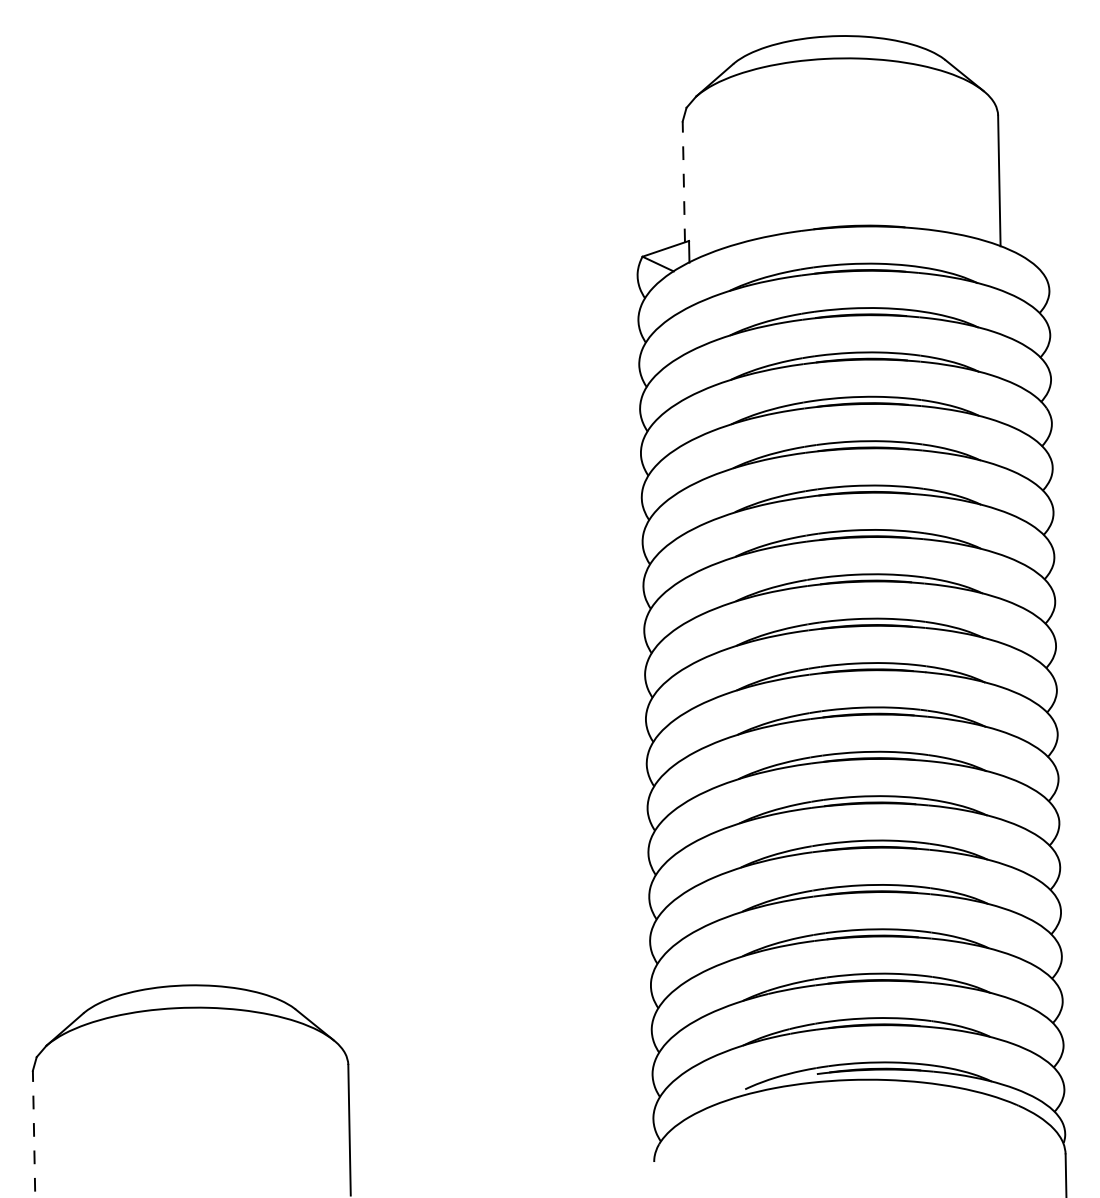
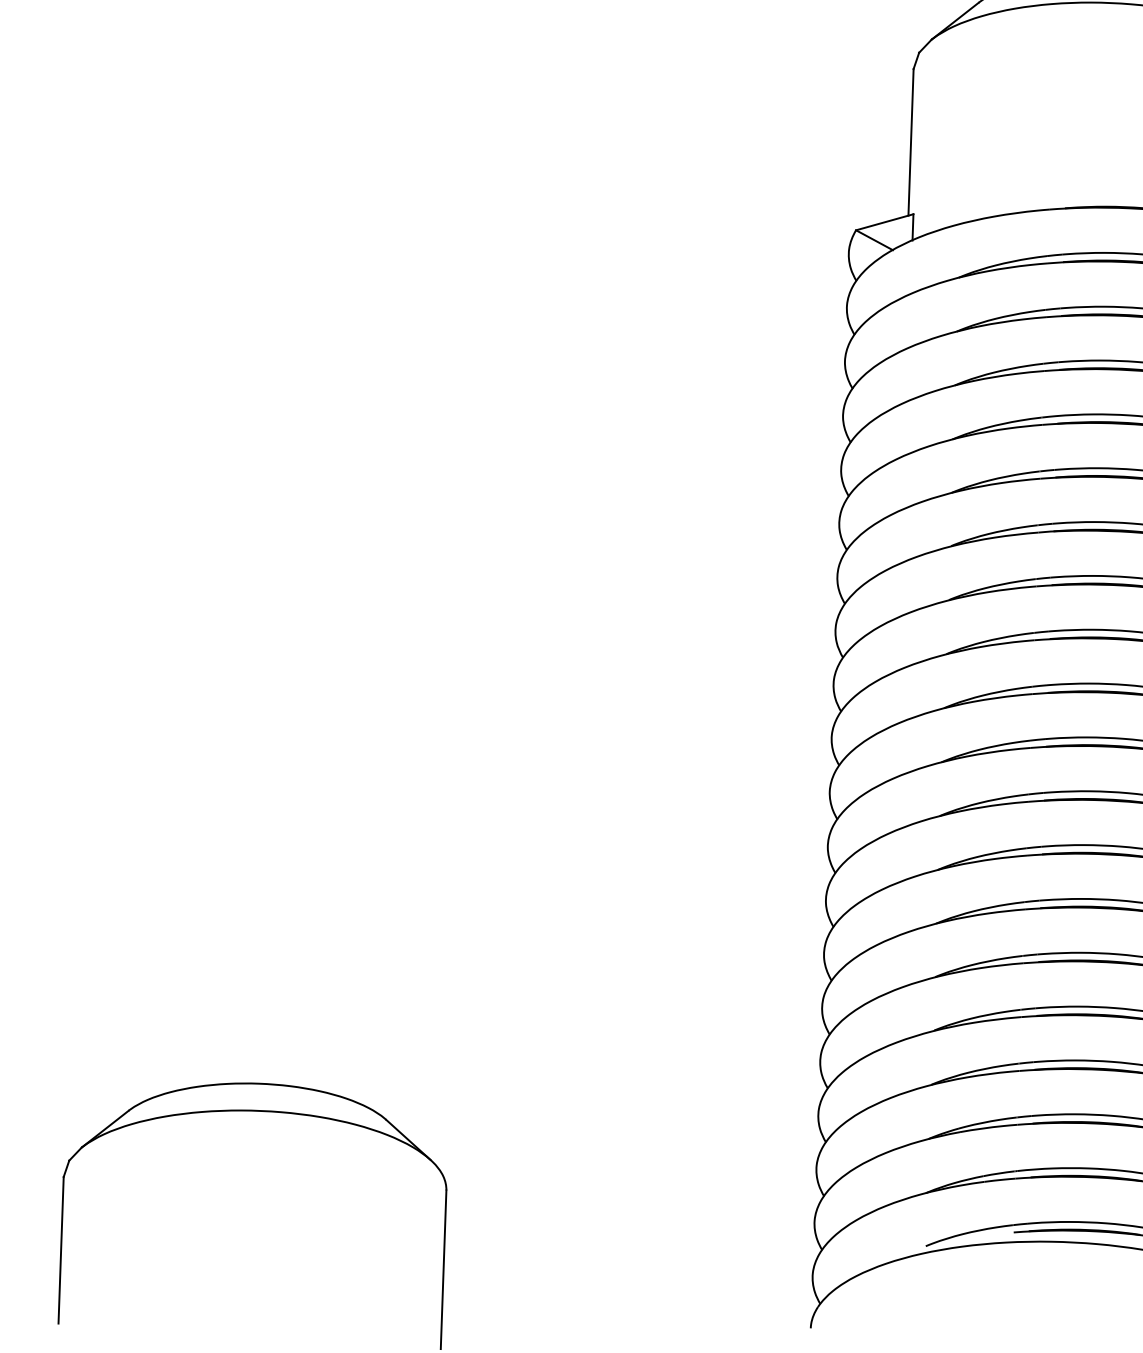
line: (683, 181) -> (910, 141), dashed -> solid
line: (34, 1130) -> (61, 1249), dashed -> solid

